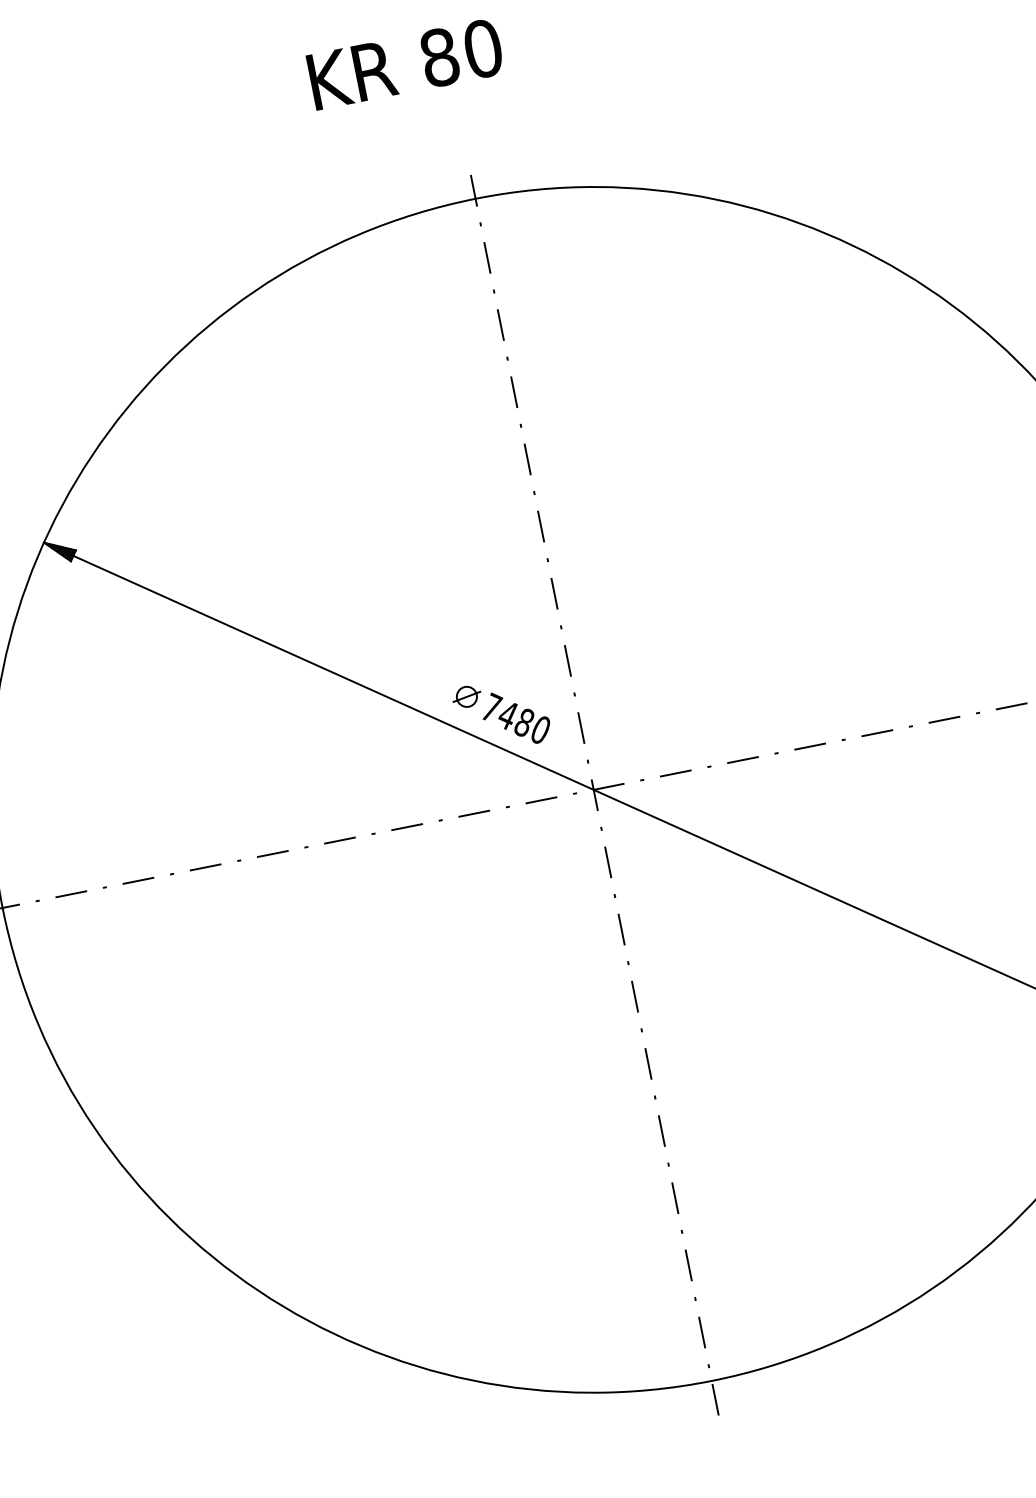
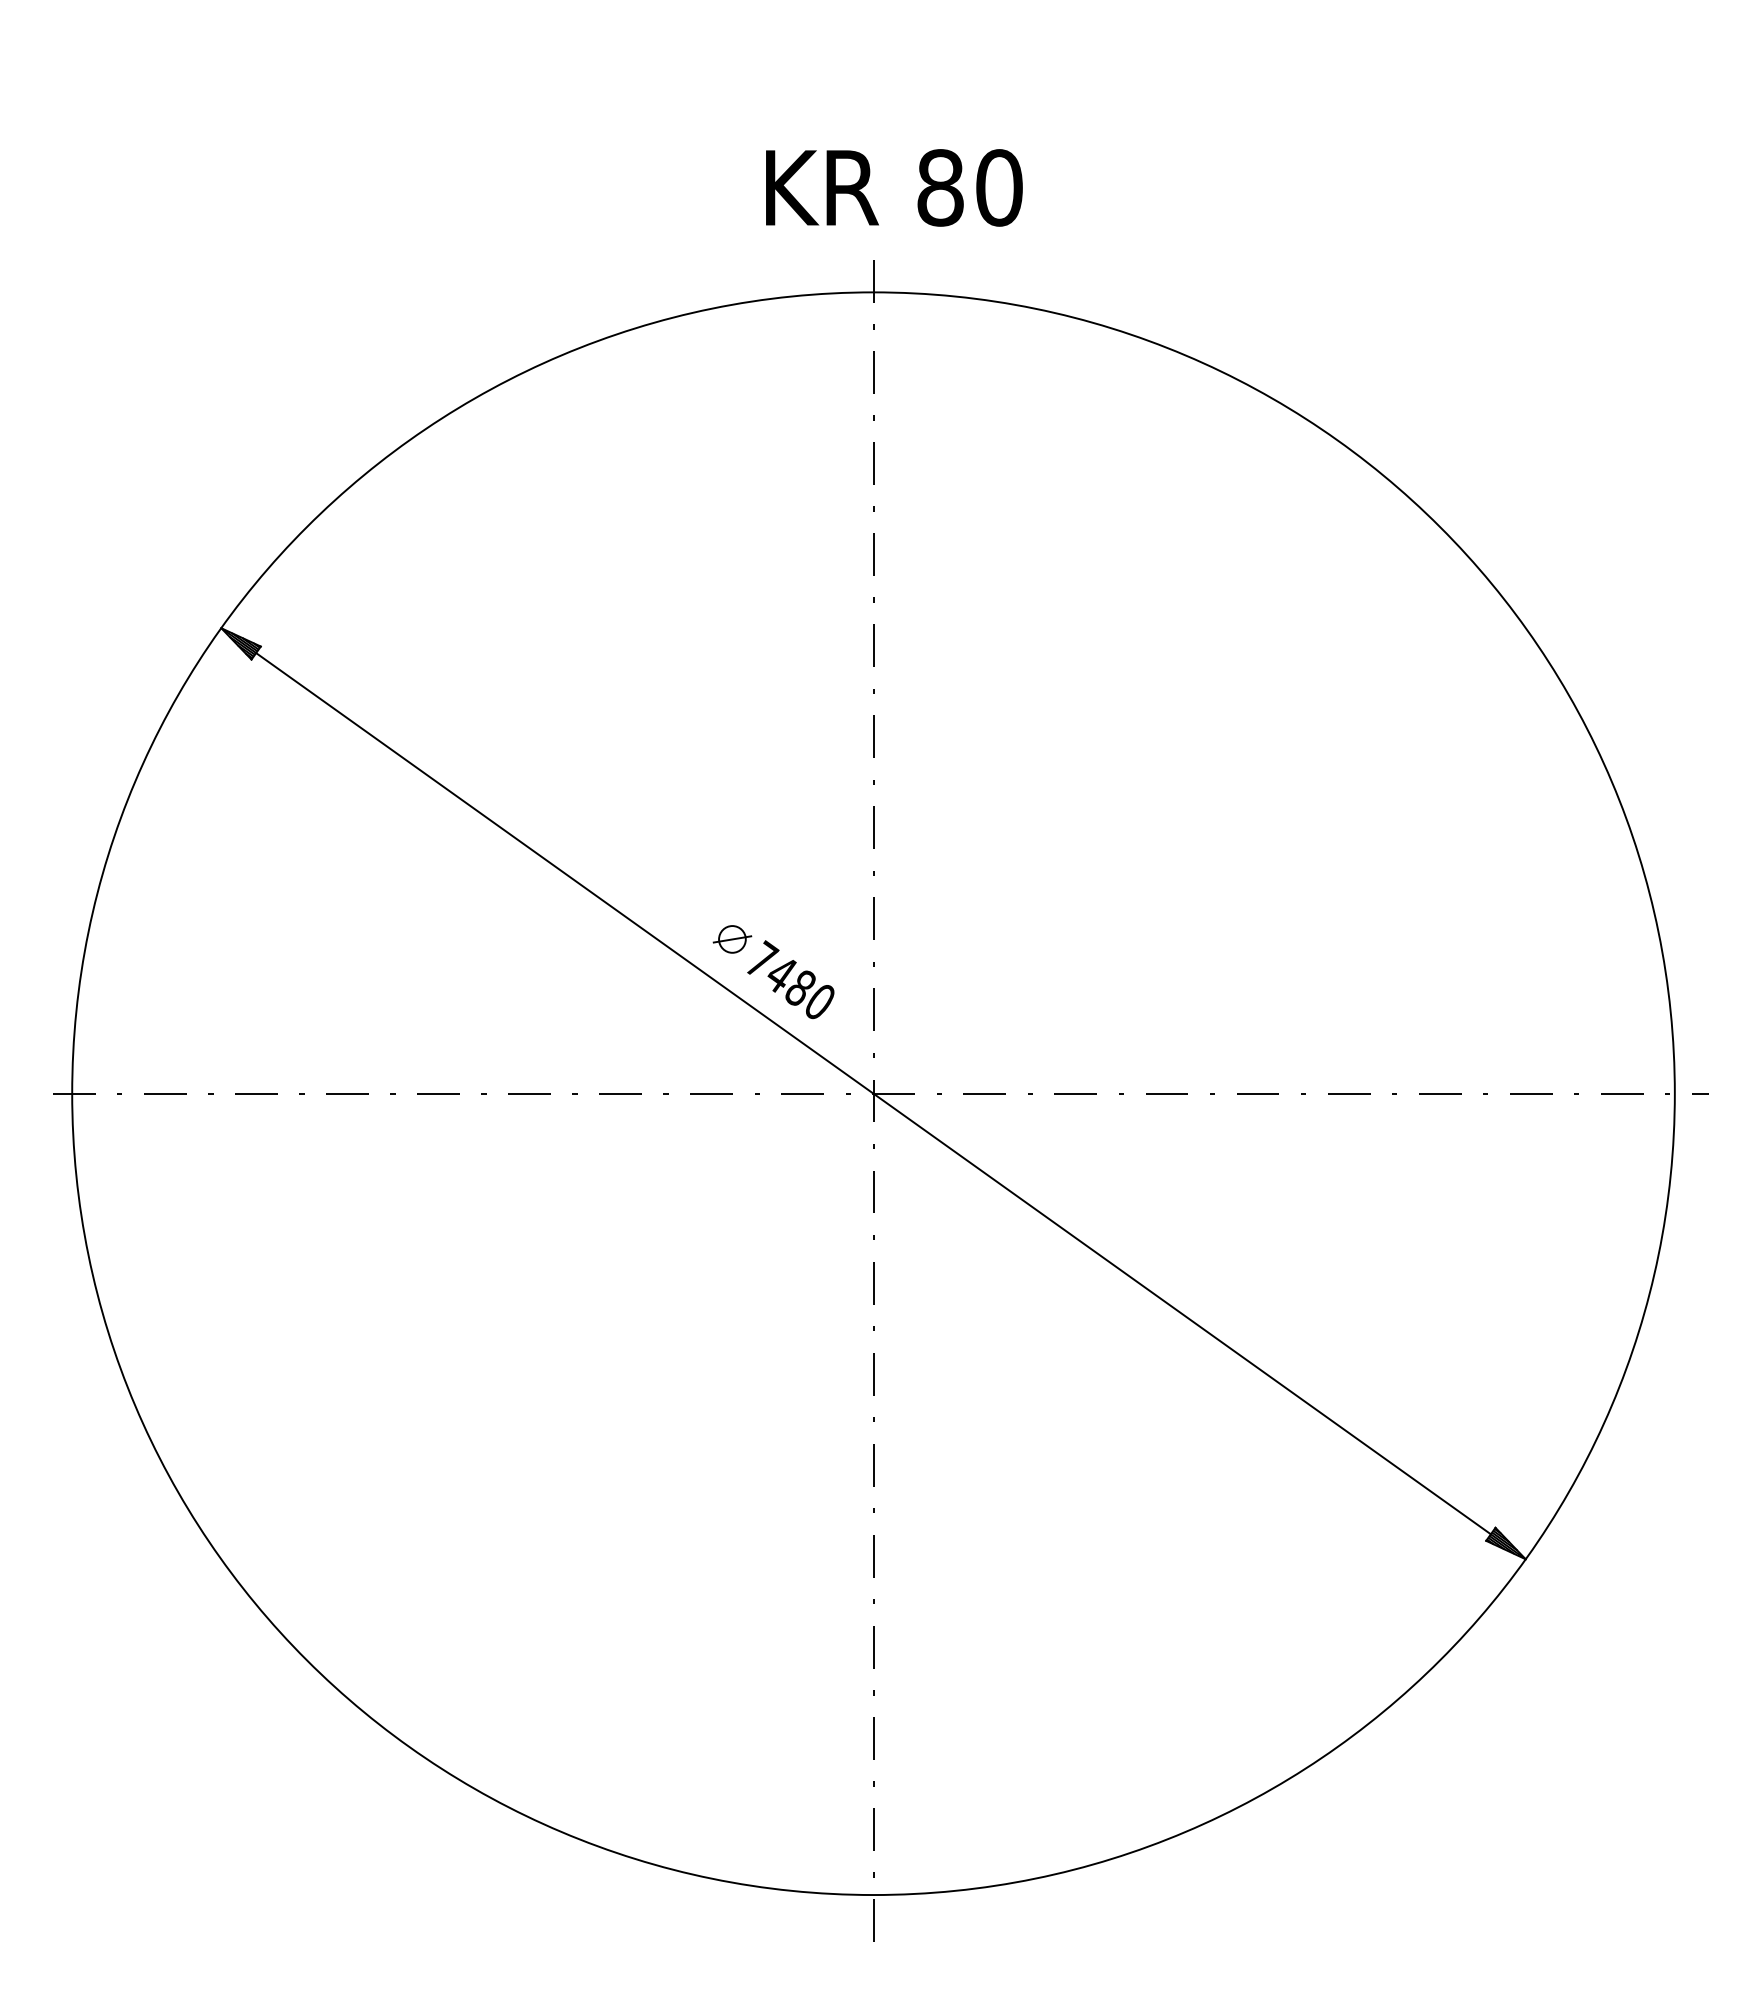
text: (405, 64) -> (894, 187), moved

